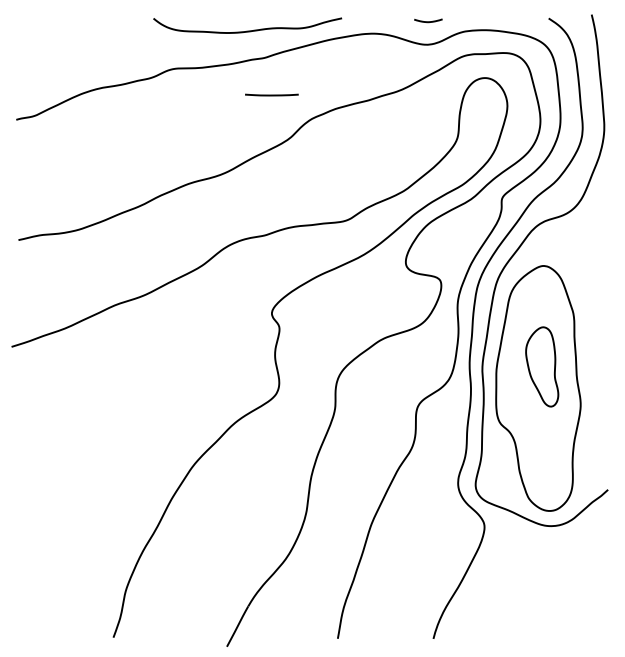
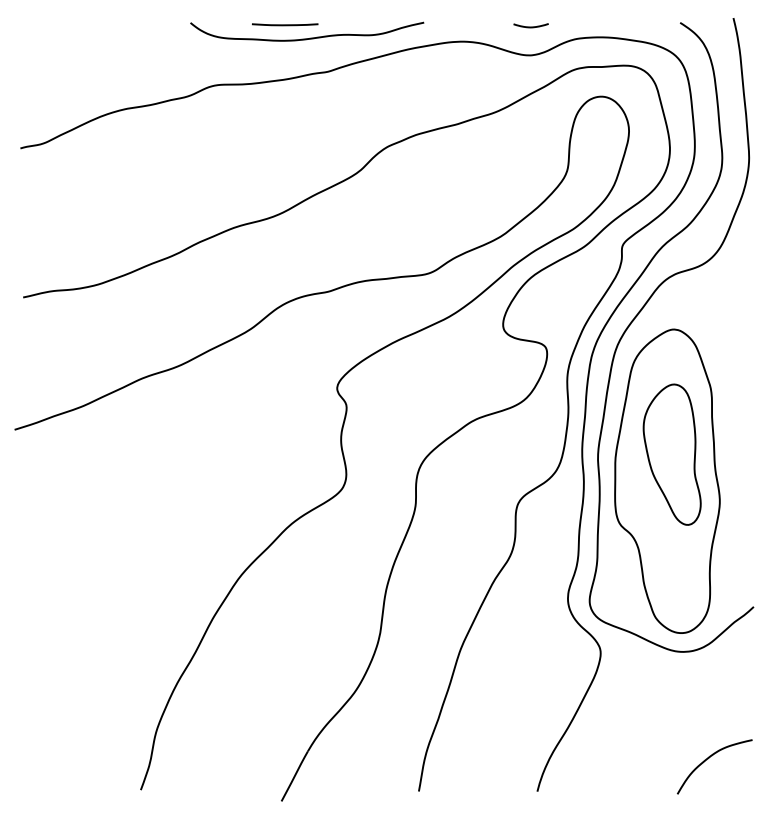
line: (272, 94) -> (285, 24), moved
part: (541, 366) -> (671, 454), size x1.43
curve: (571, 612) -> (708, 759), added

